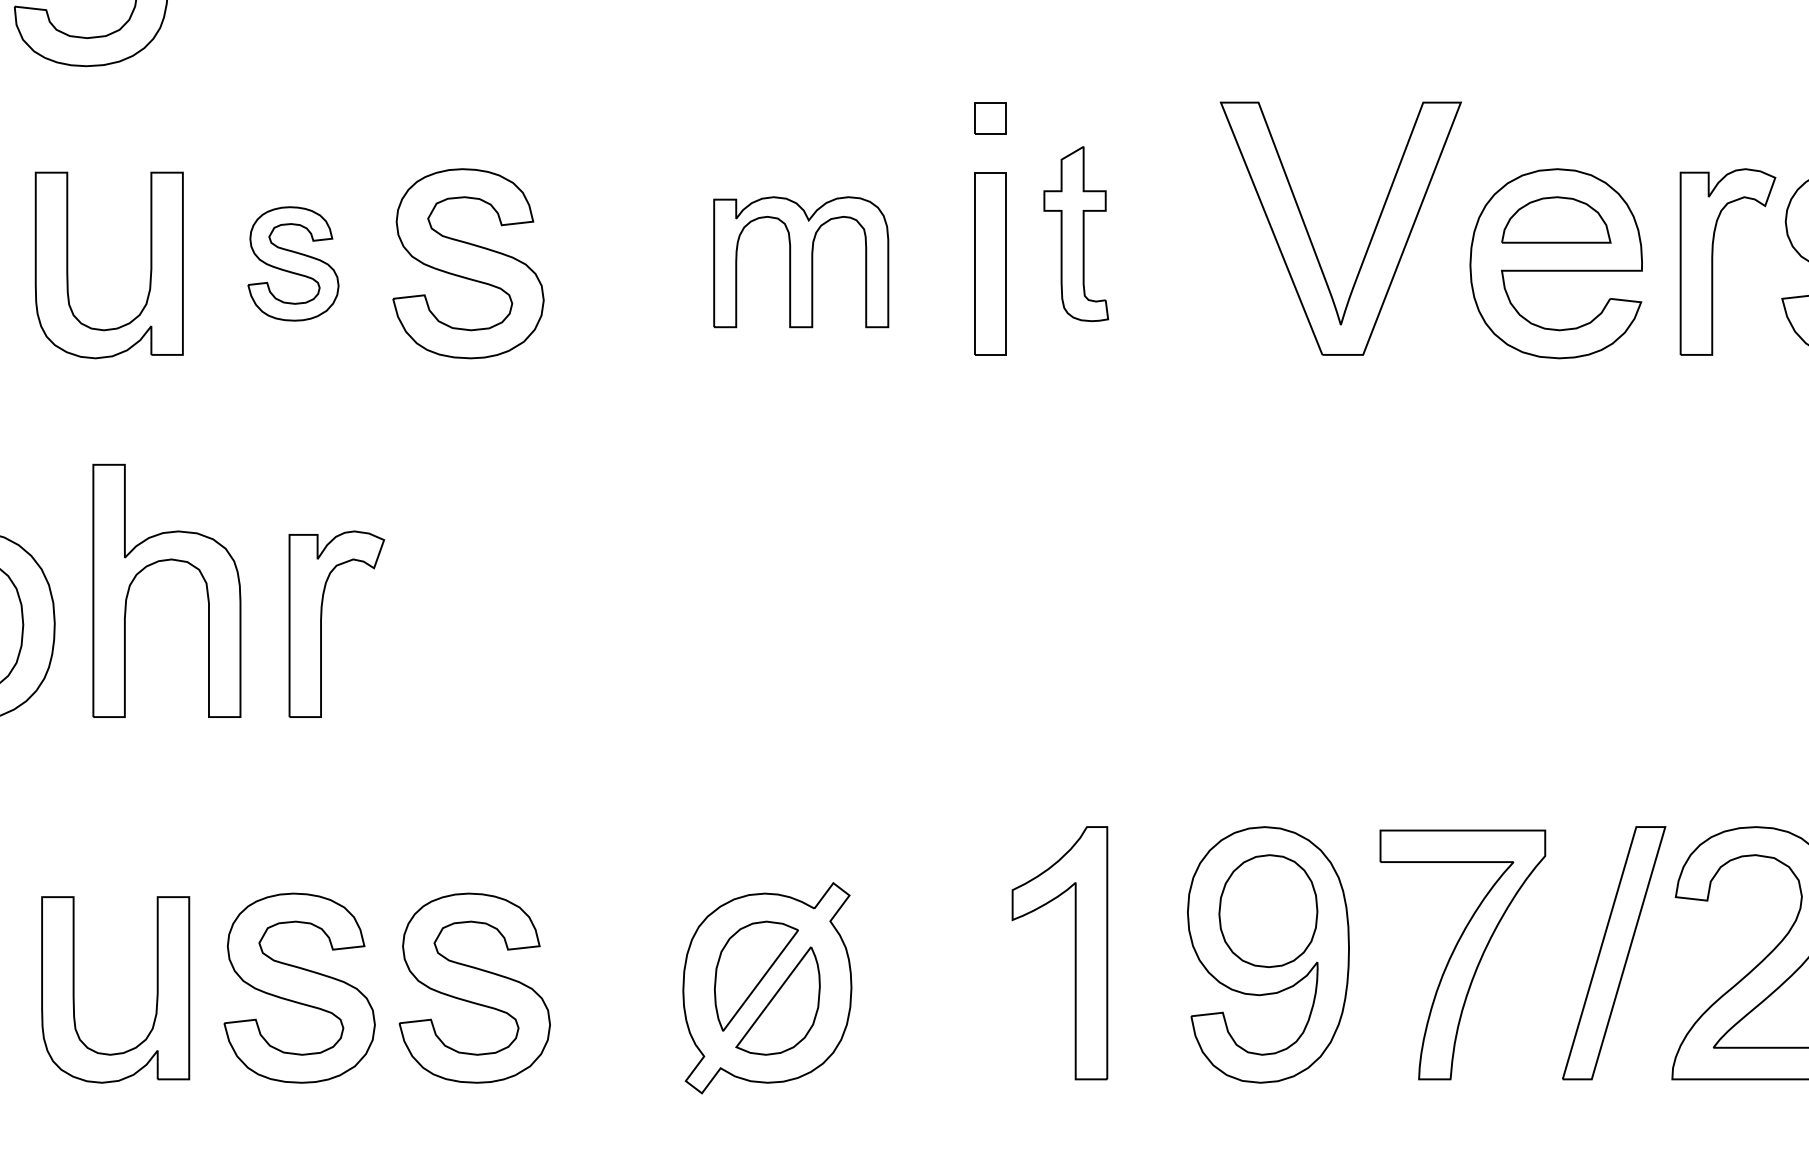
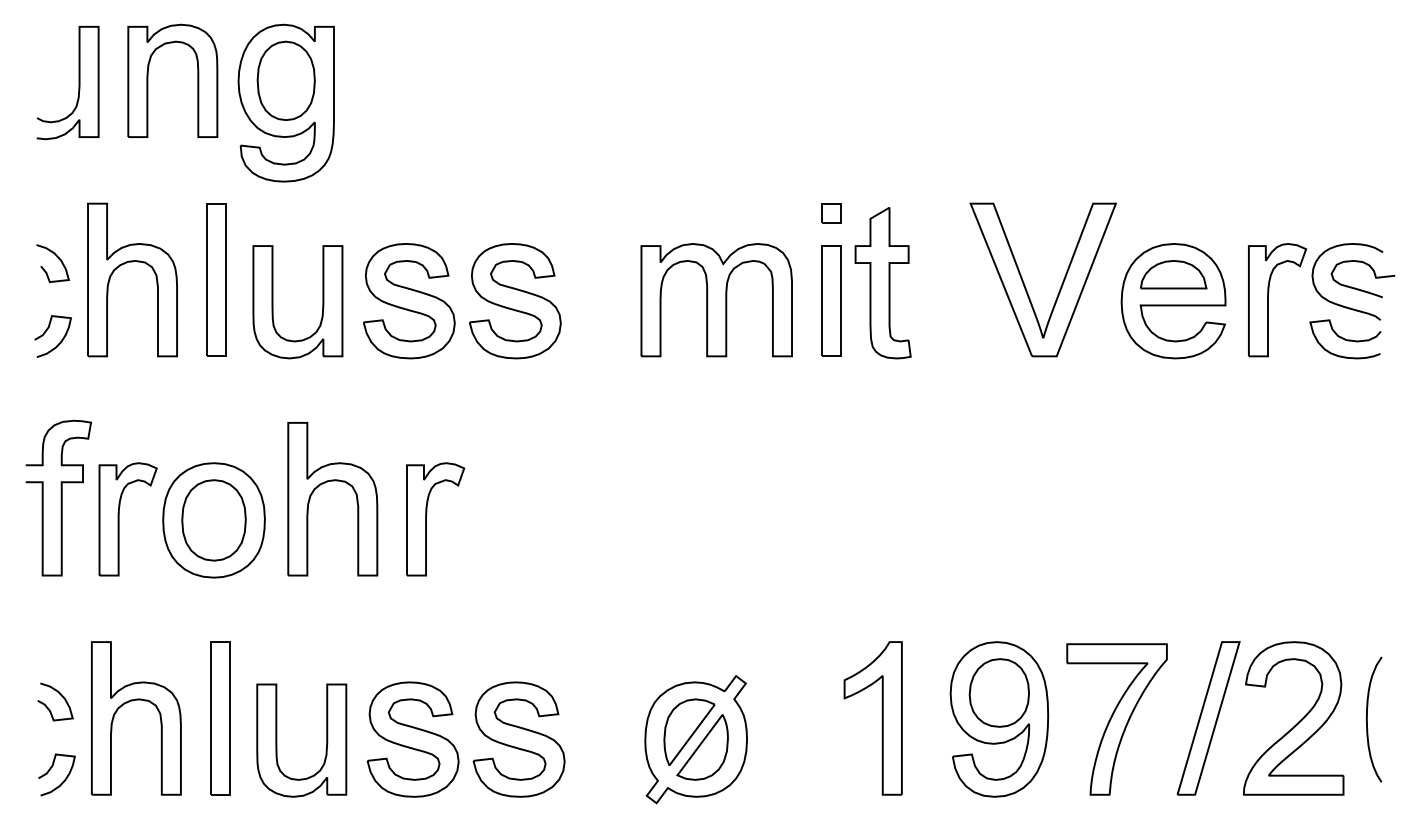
part: (1075, 234) -> (882, 283), size x1.43
part: (800, 262) -> (716, 300), size x1.43
part: (293, 264) -> (409, 301), size x1.67

